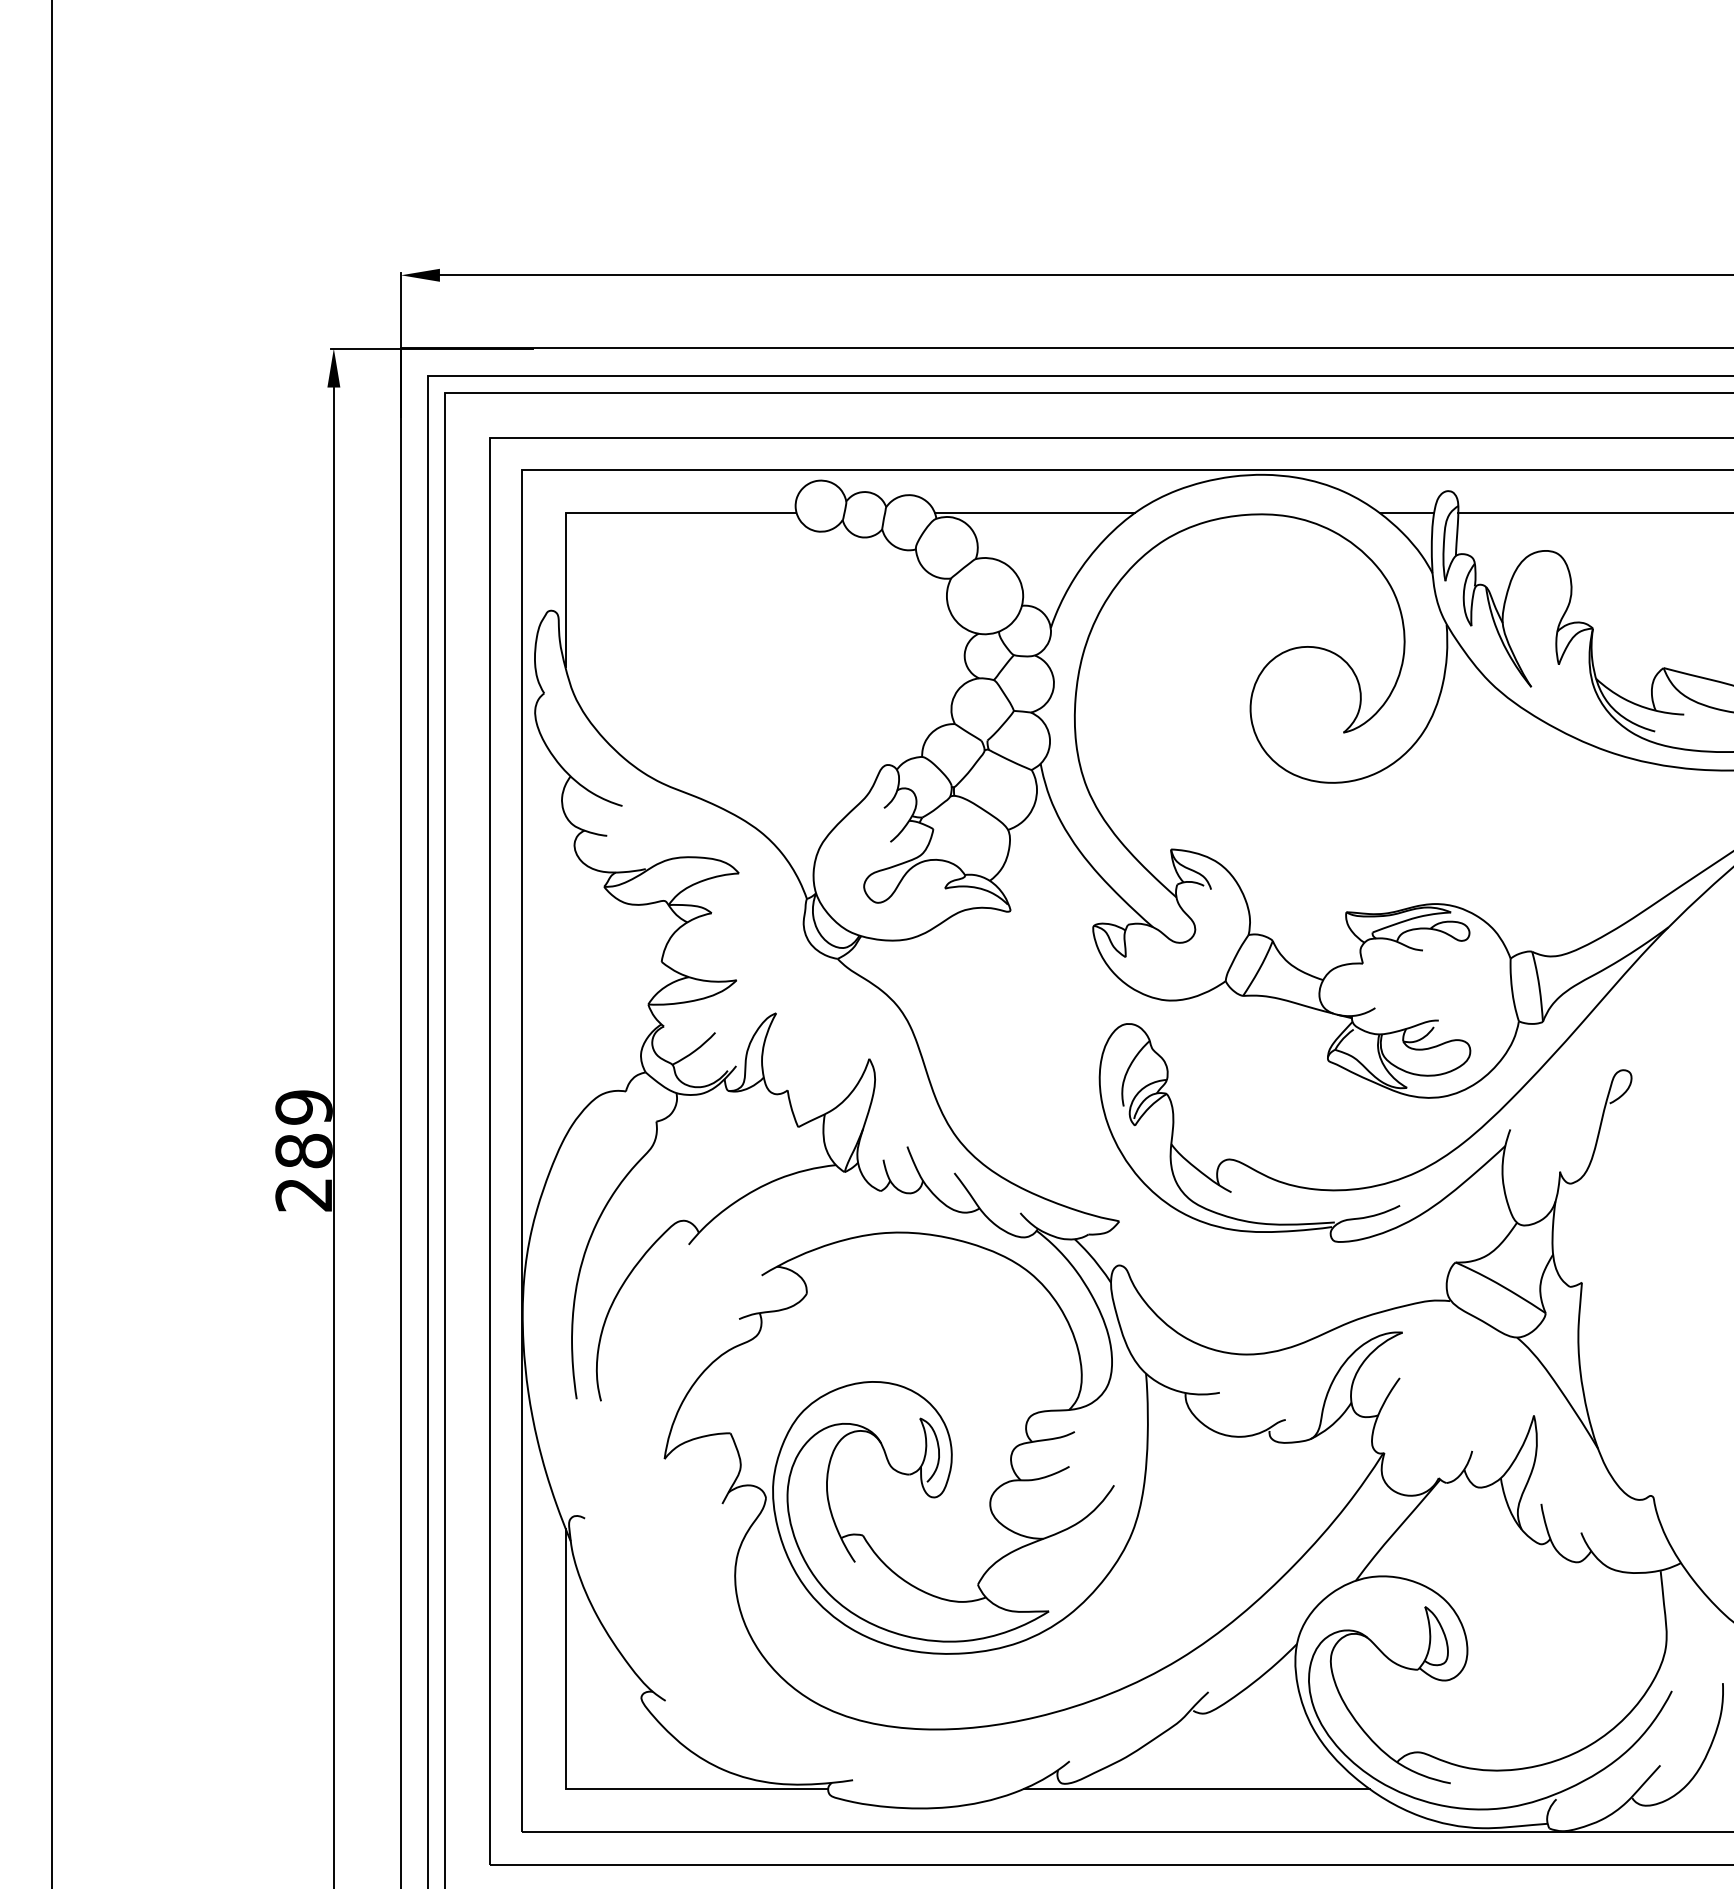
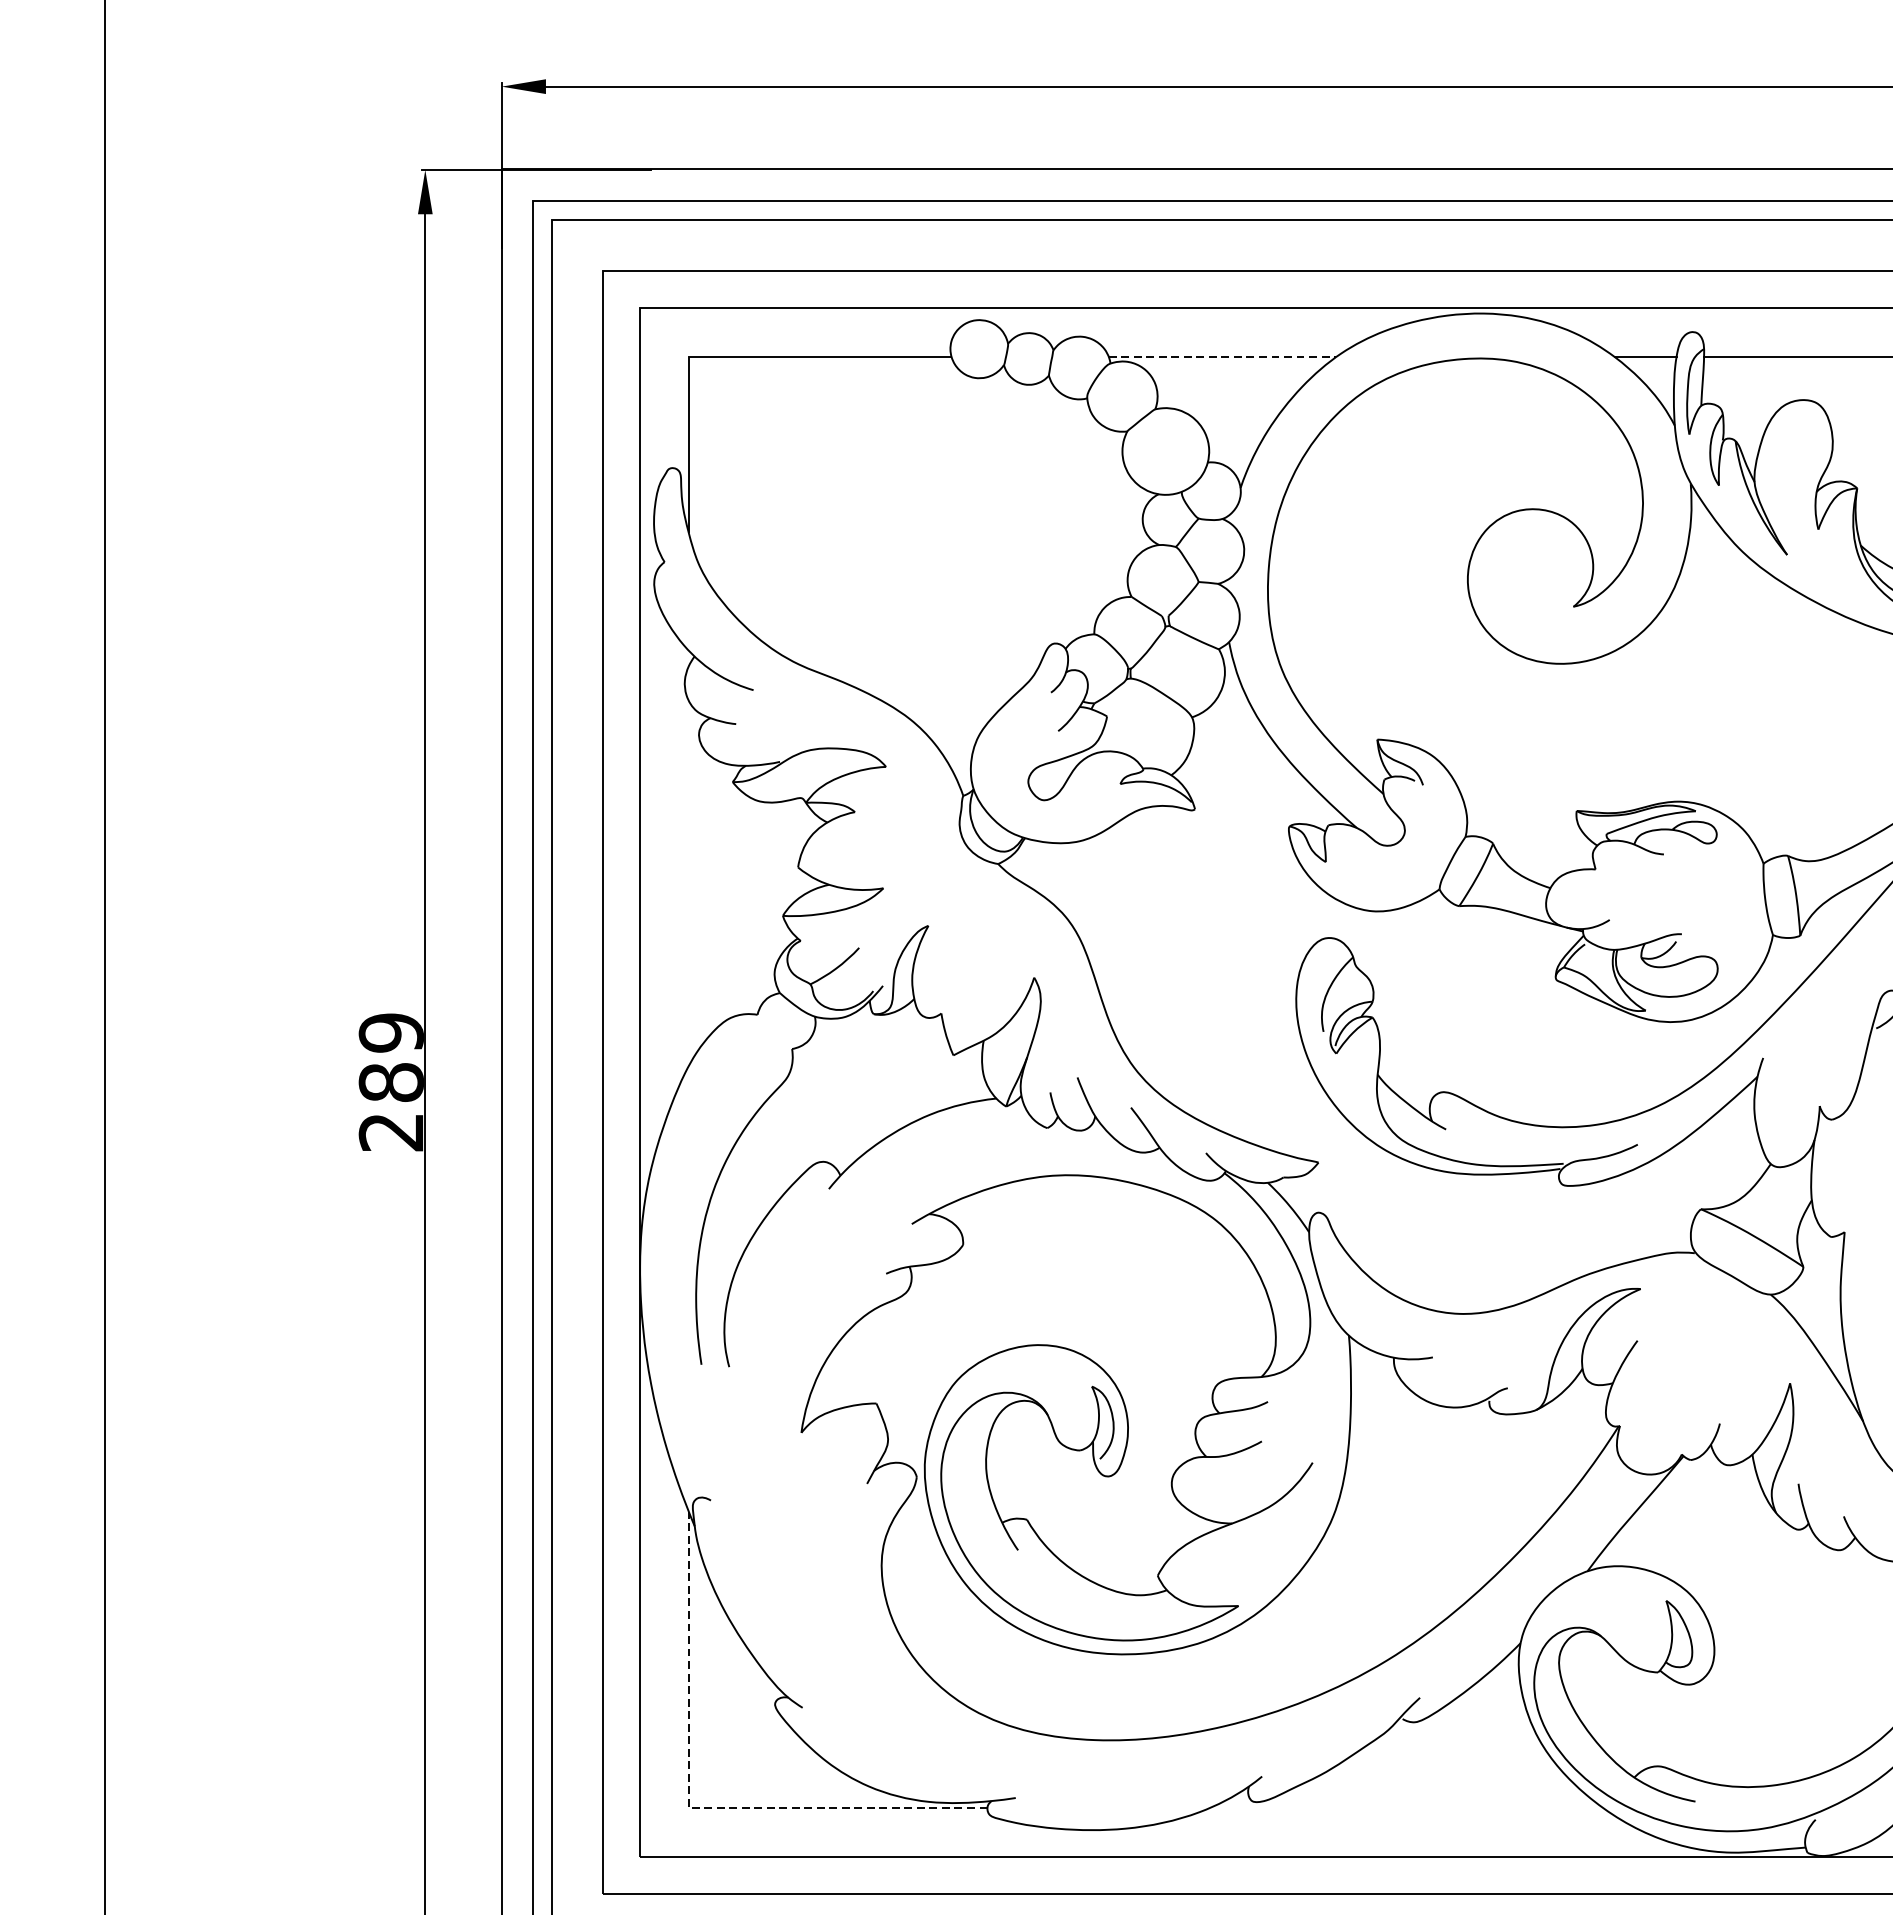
line: (1034, 513) -> (1222, 357), solid -> dashed
line: (565, 1789) -> (688, 1808), solid -> dashed
line: (1196, 1789) -> (1406, 1808), removed

